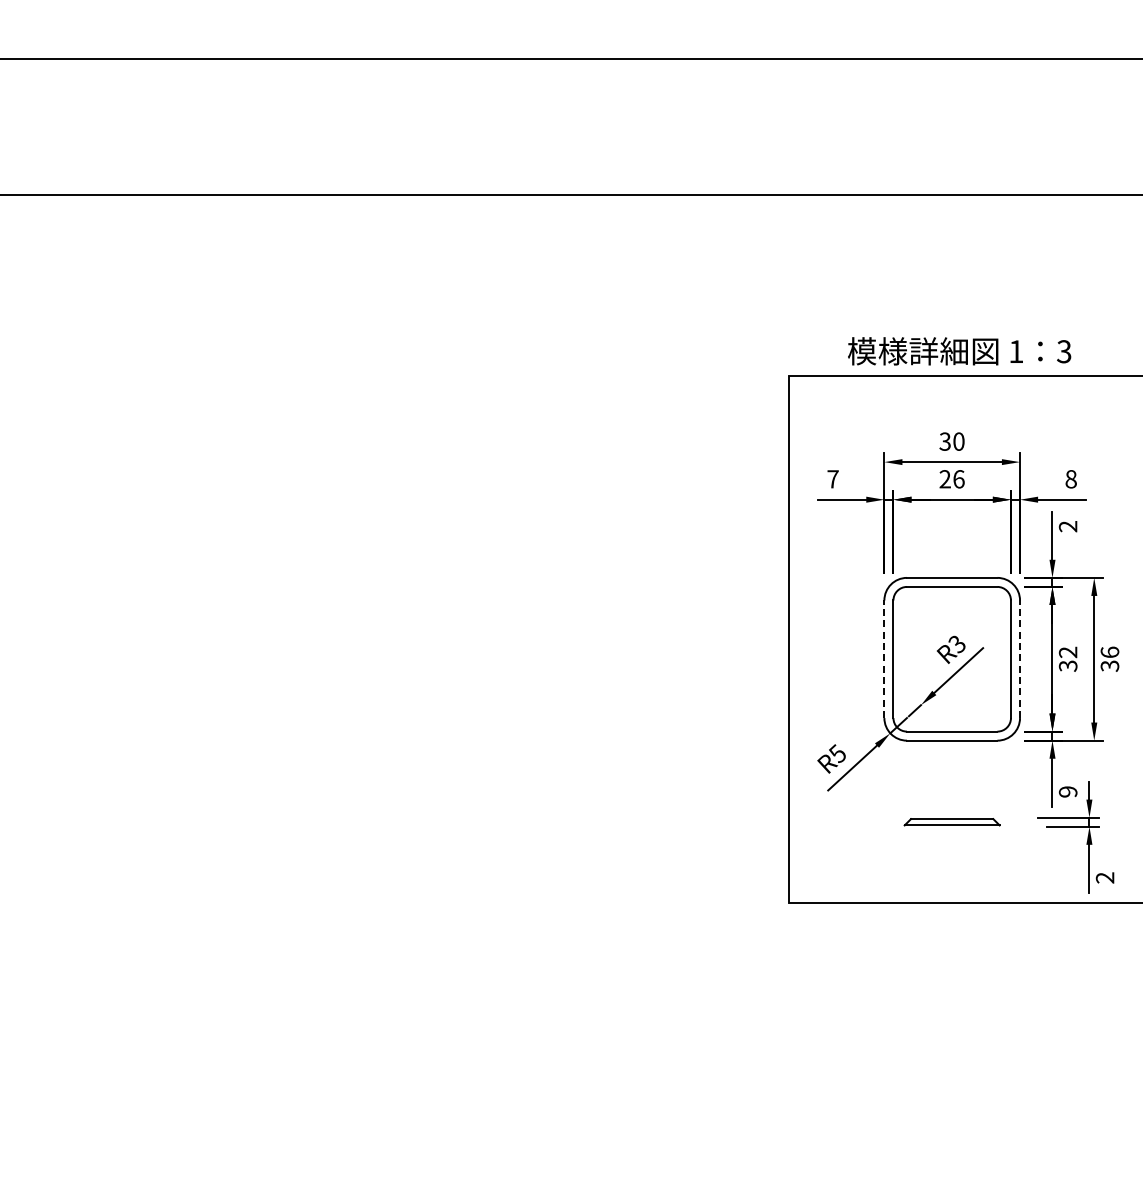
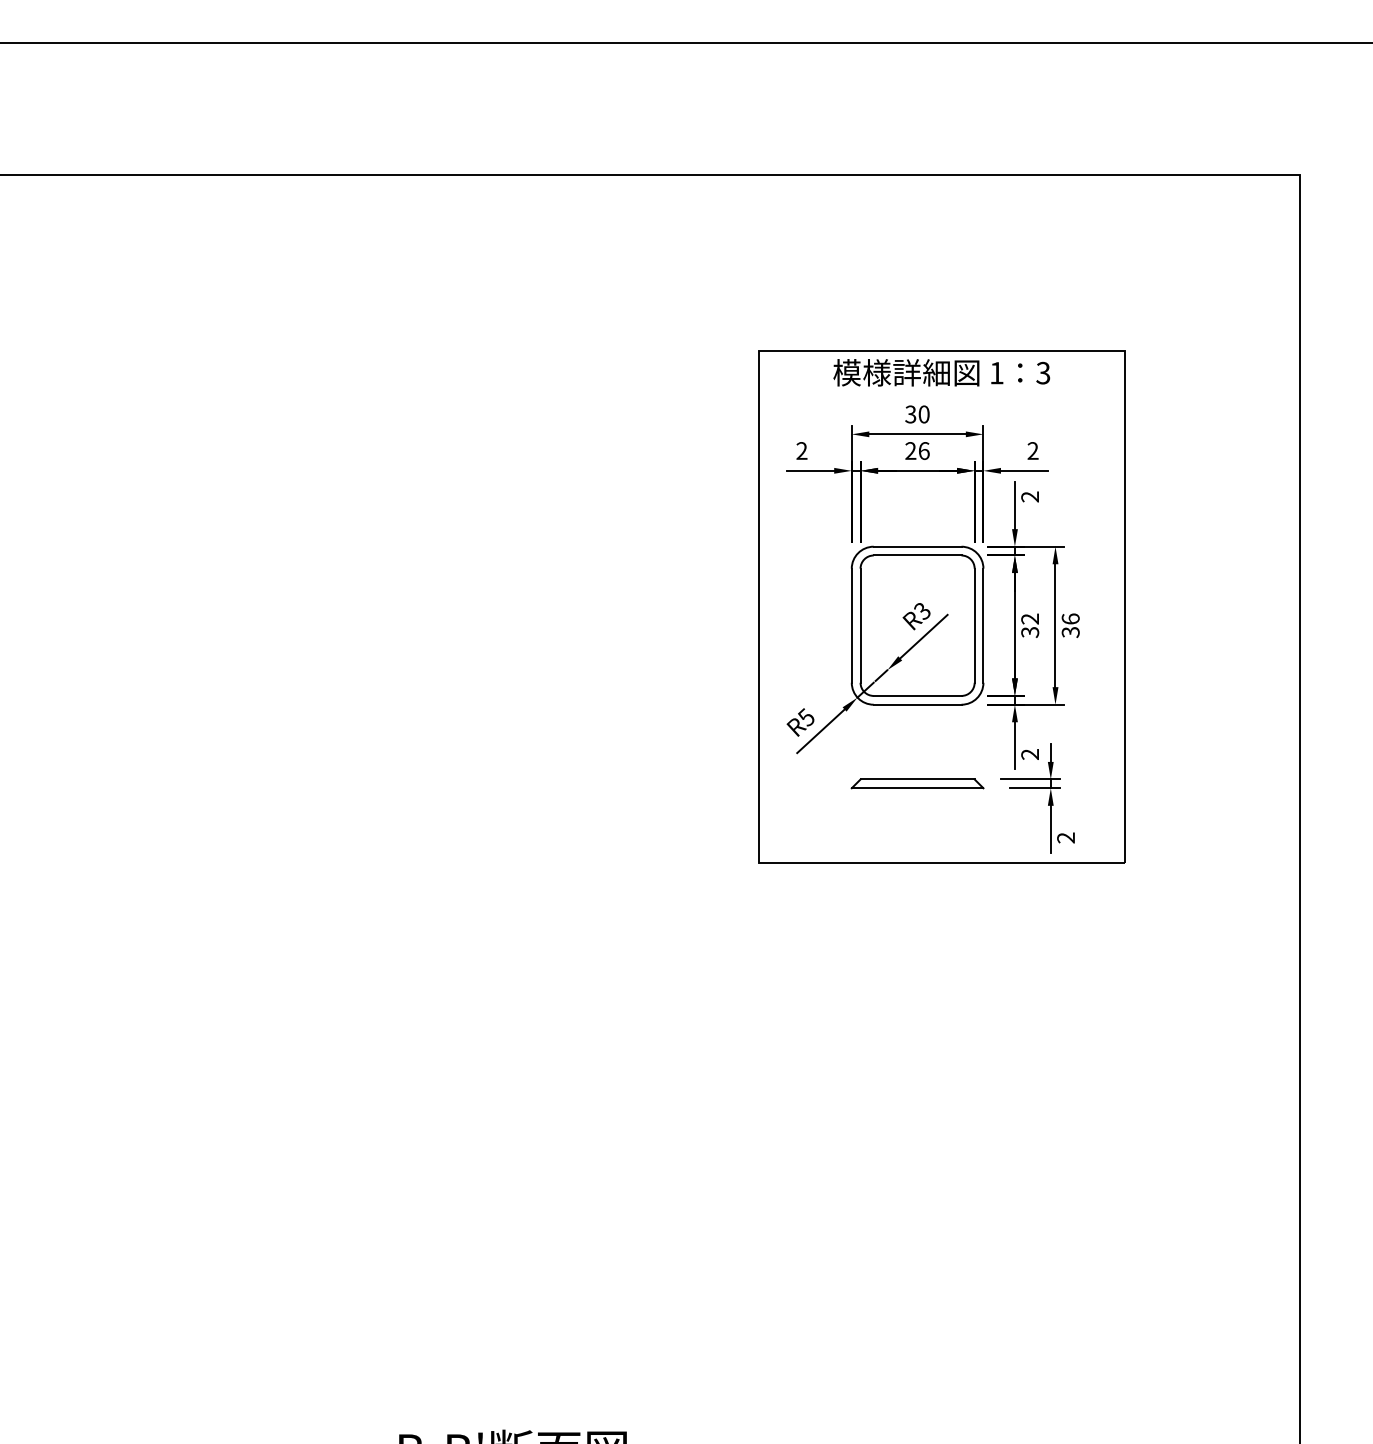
text: (959, 351) -> (941, 372), moved
text: (832, 478) -> (801, 450), 7 -> 2
text: (1070, 479) -> (1032, 451), 8 -> 2
line: (884, 659) -> (851, 625), dashed -> solid
line: (1020, 659) -> (983, 625), dashed -> solid
text: (1068, 791) -> (1030, 754), 9 -> 2
part: (952, 821) -> (917, 783), size x1.43

